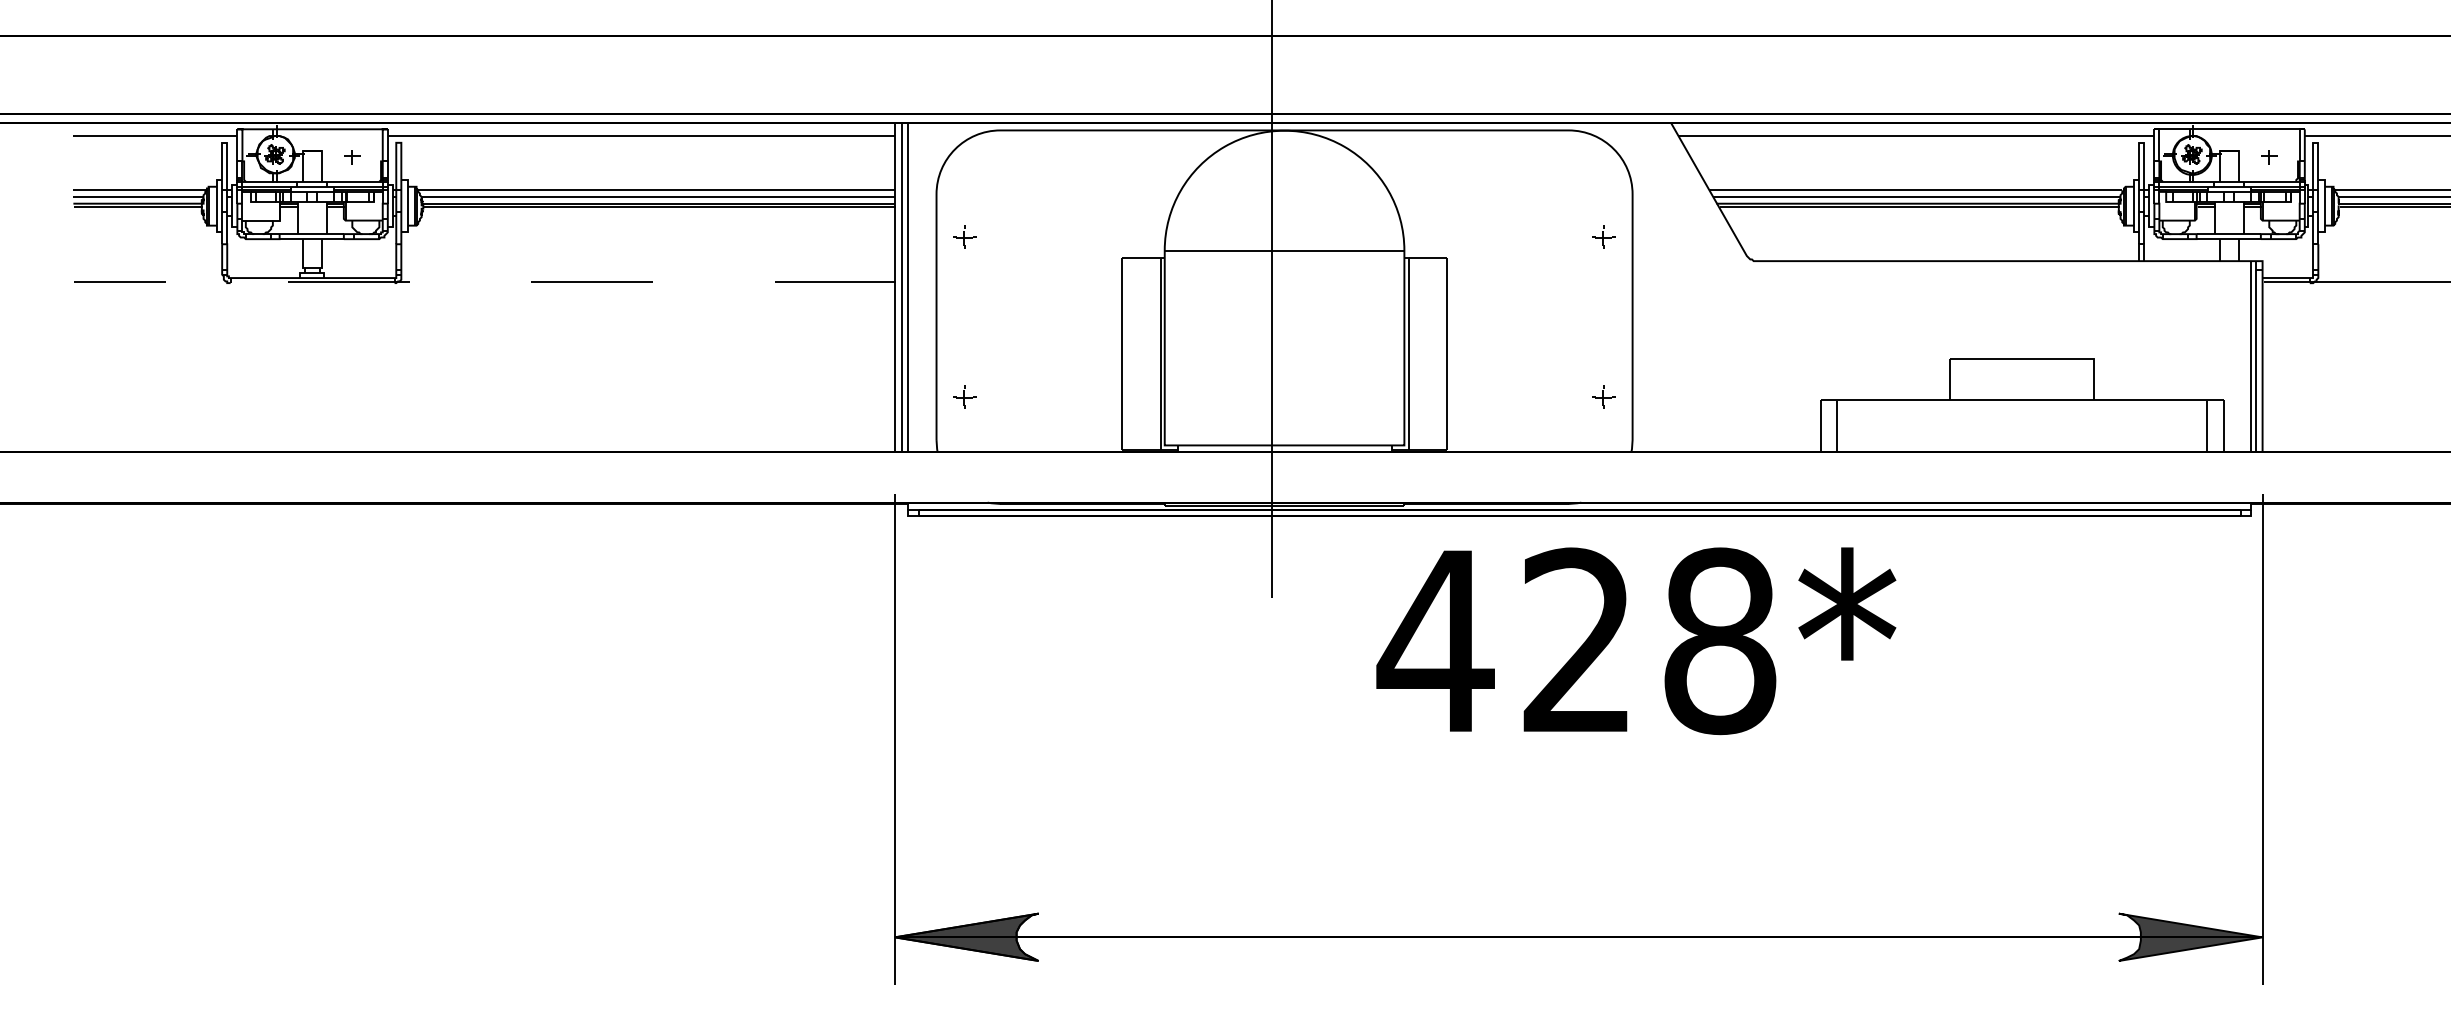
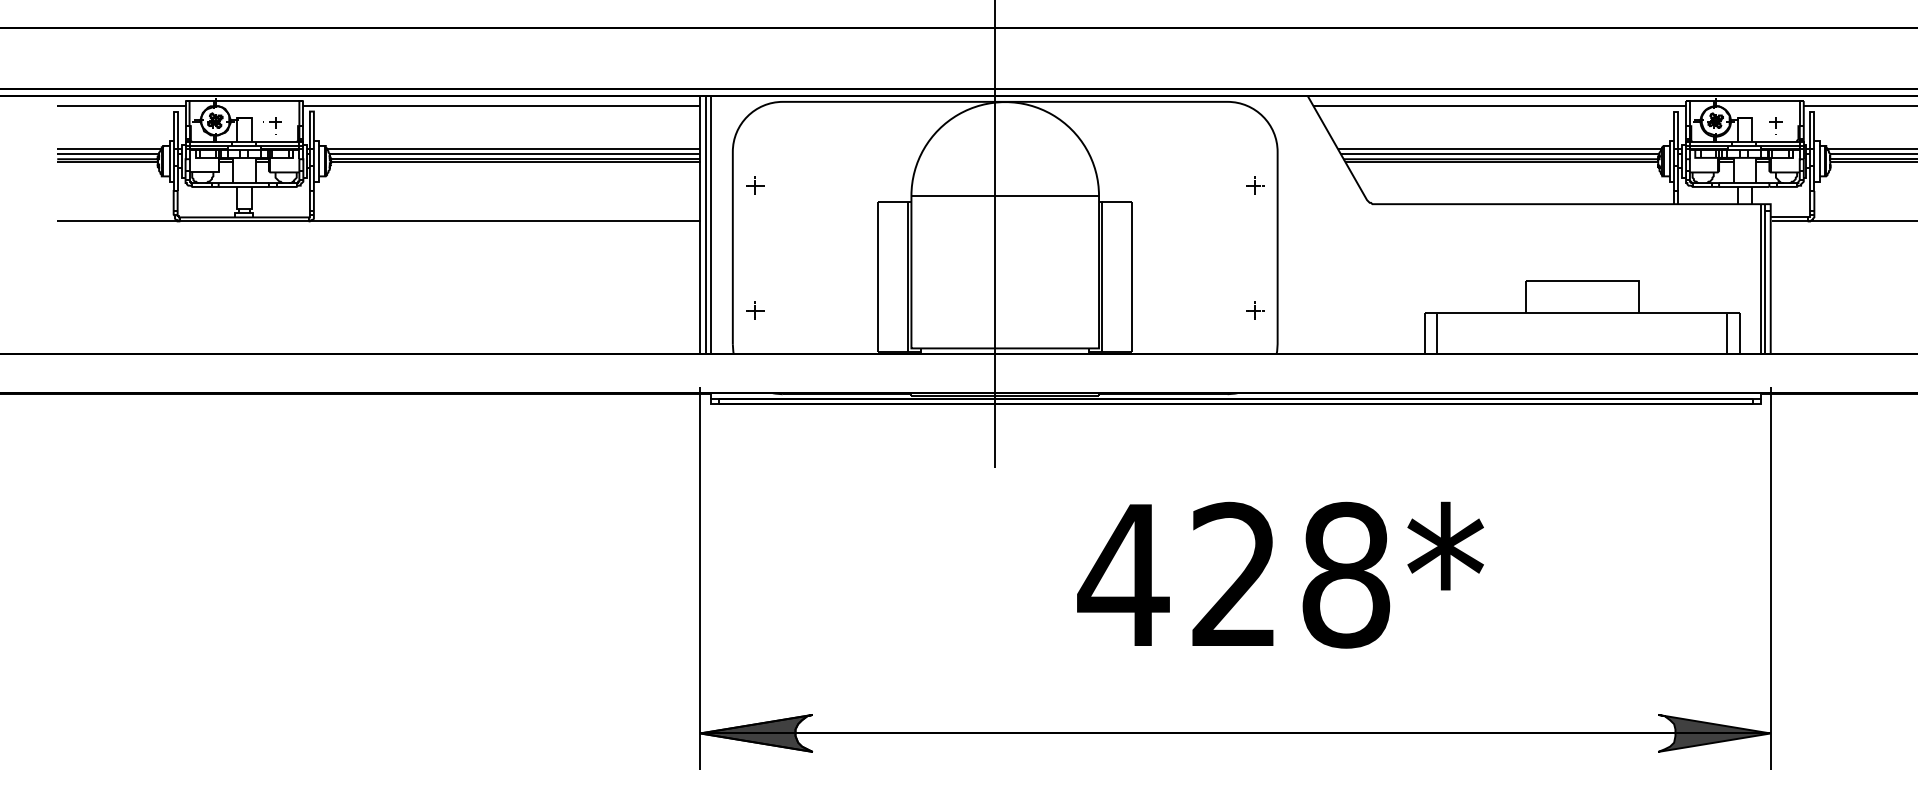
line: (484, 282) -> (379, 220), dashed -> solid
text: (1636, 641) -> (1280, 575), moved

